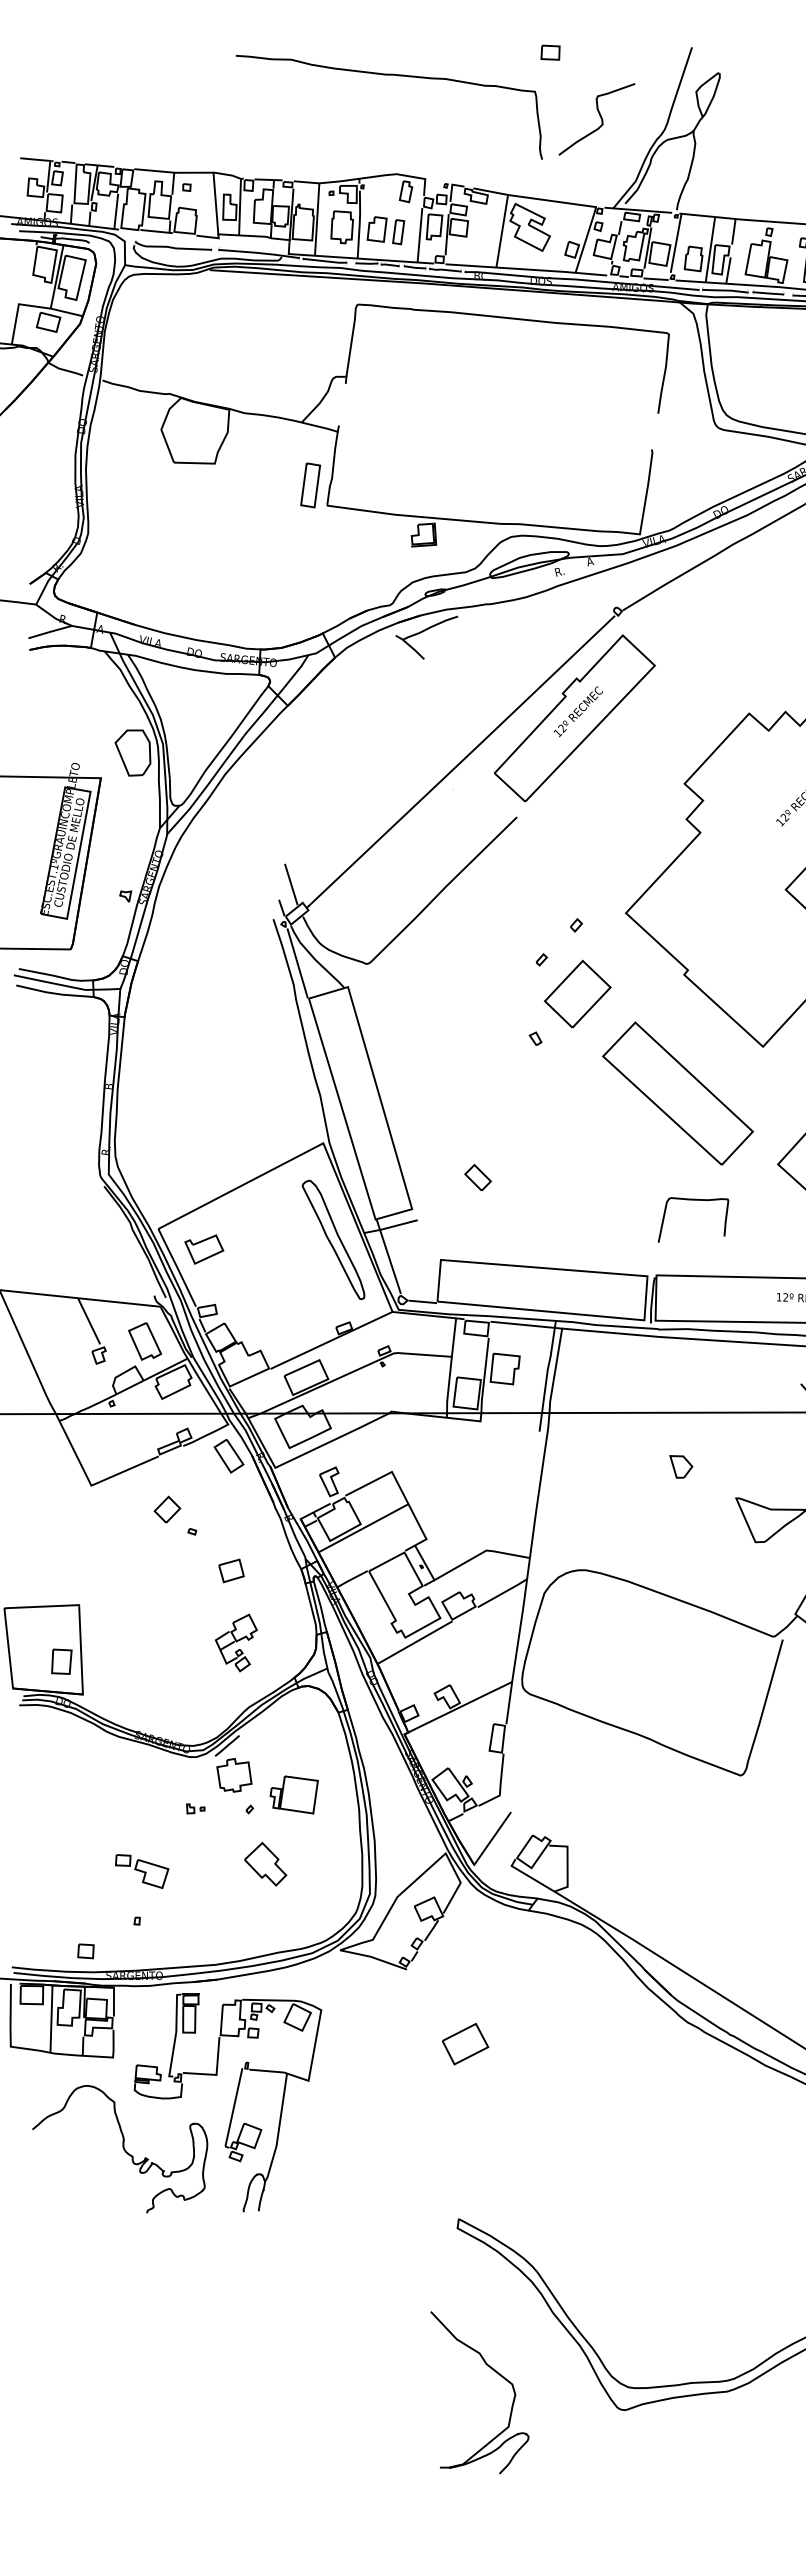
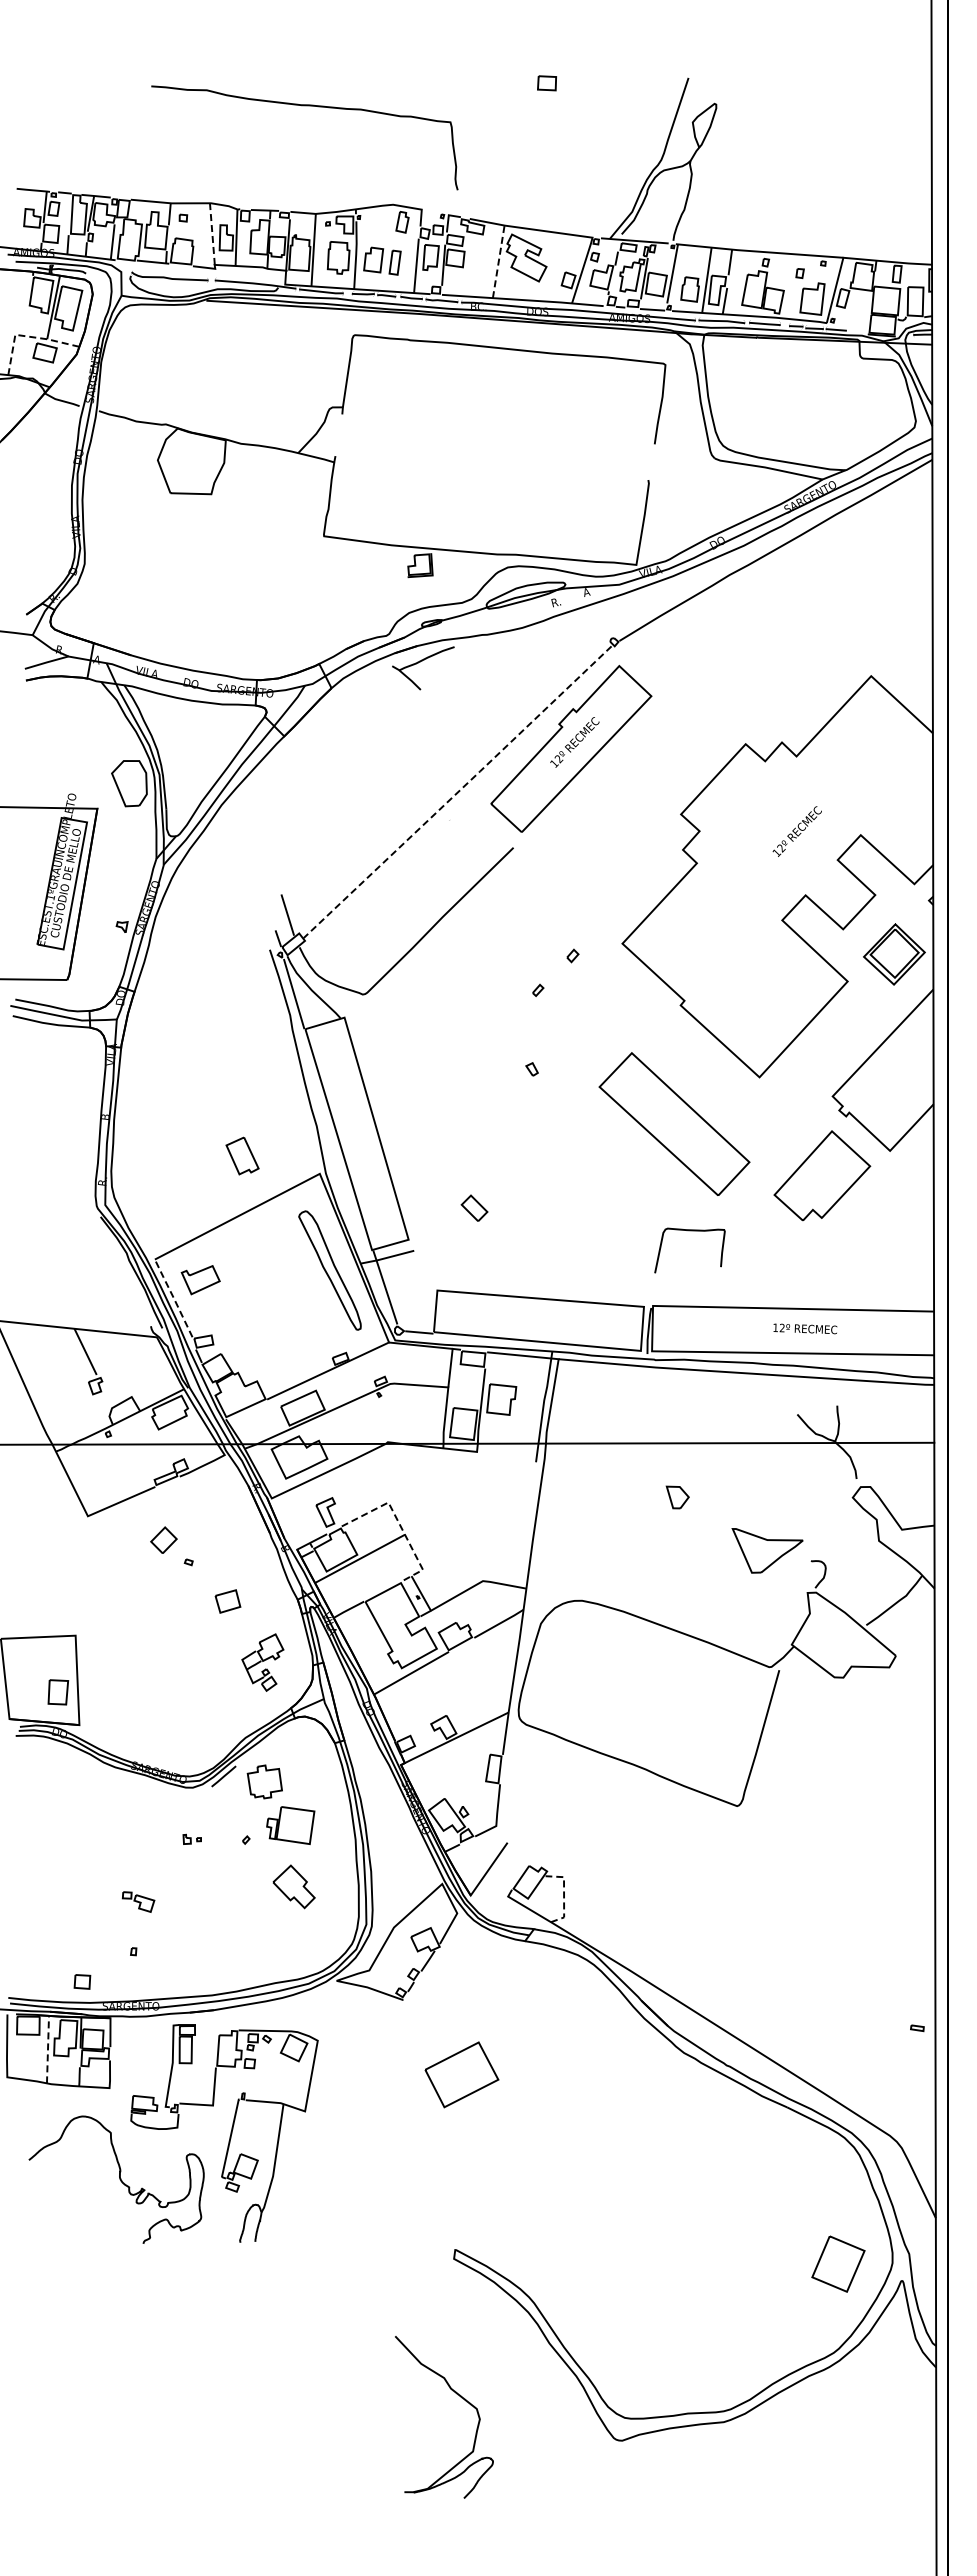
curve: (389, 75) -> (304, 106), moved
curve: (600, 116) -> (596, 147), removed
line: (216, 203) -> (212, 234), solid -> dashed
line: (502, 230) -> (498, 261), solid -> dashed
line: (32, 305) -> (28, 336), solid -> dashed
part: (310, 484) -> (306, 515), removed
line: (462, 761) -> (458, 792), solid -> dashed
part: (577, 993) -> (573, 1024), removed
line: (177, 1267) -> (173, 1298), solid -> dashed
part: (145, 1340) -> (242, 1155), moved
part: (229, 1455) -> (225, 1486), removed
line: (403, 1492) -> (399, 1523), solid -> dashed
part: (236, 1642) -> (262, 1662), moved
part: (234, 1774) -> (264, 1781), moved
part: (265, 1863) -> (293, 1886), moved
line: (568, 1863) -> (564, 1894), solid -> dashed
part: (142, 1870) -> (138, 1901), size x0.6
line: (51, 2018) -> (47, 2049), solid -> dashed
part: (465, 2043) -> (461, 2074), size x1.6
part: (497, 2373) -> (461, 2398), moved

